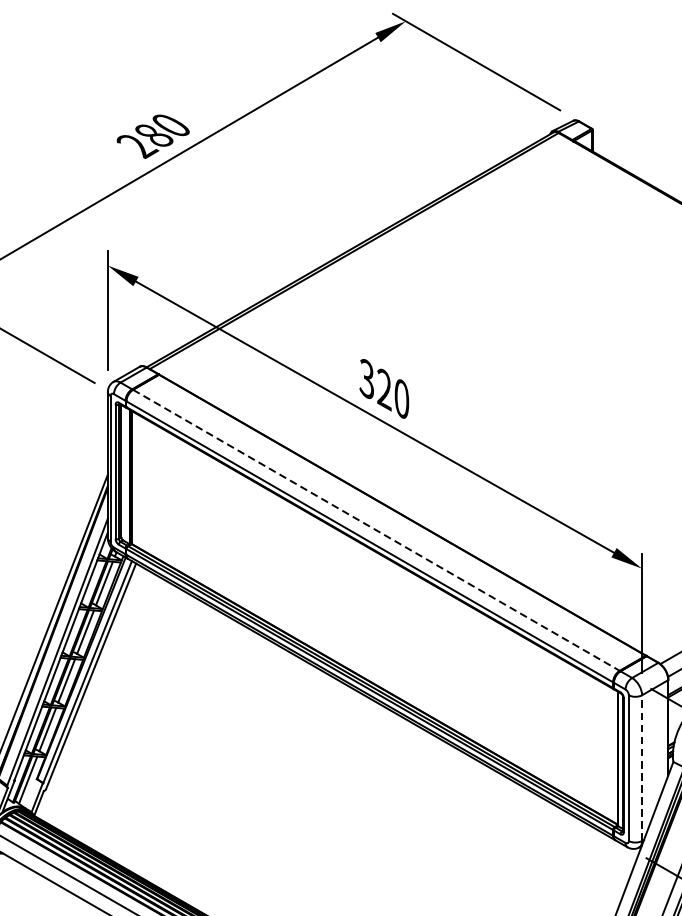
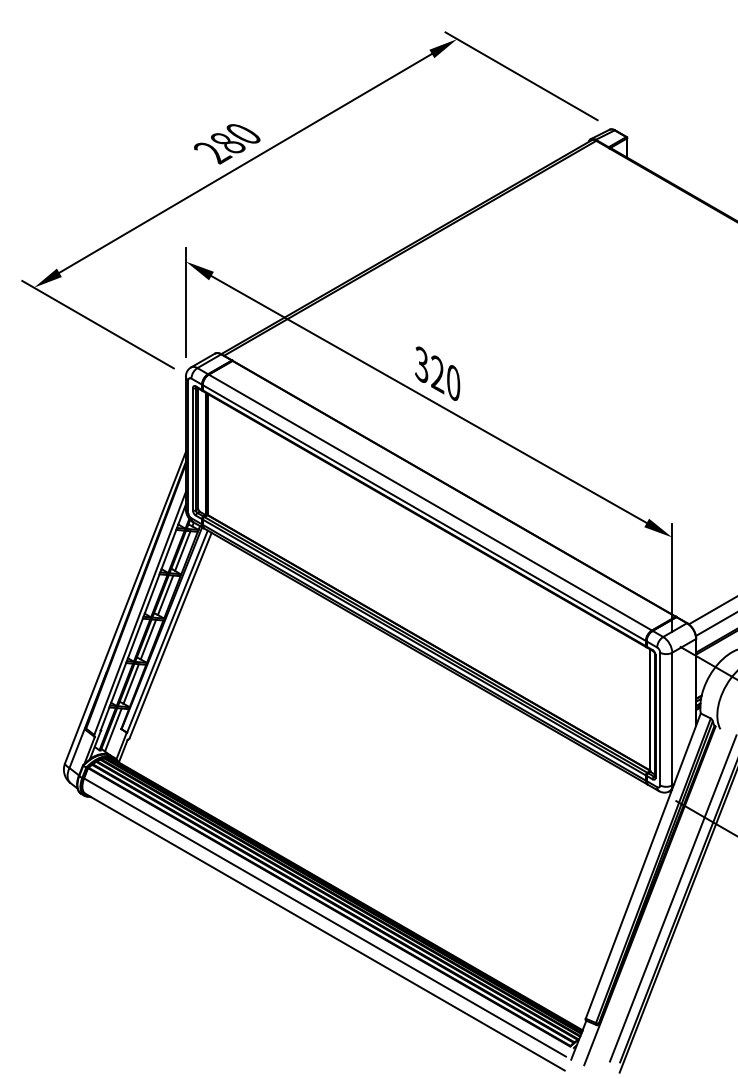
line: (376, 530) -> (430, 502), dashed -> solid
line: (642, 767) -> (672, 718), dashed -> solid

